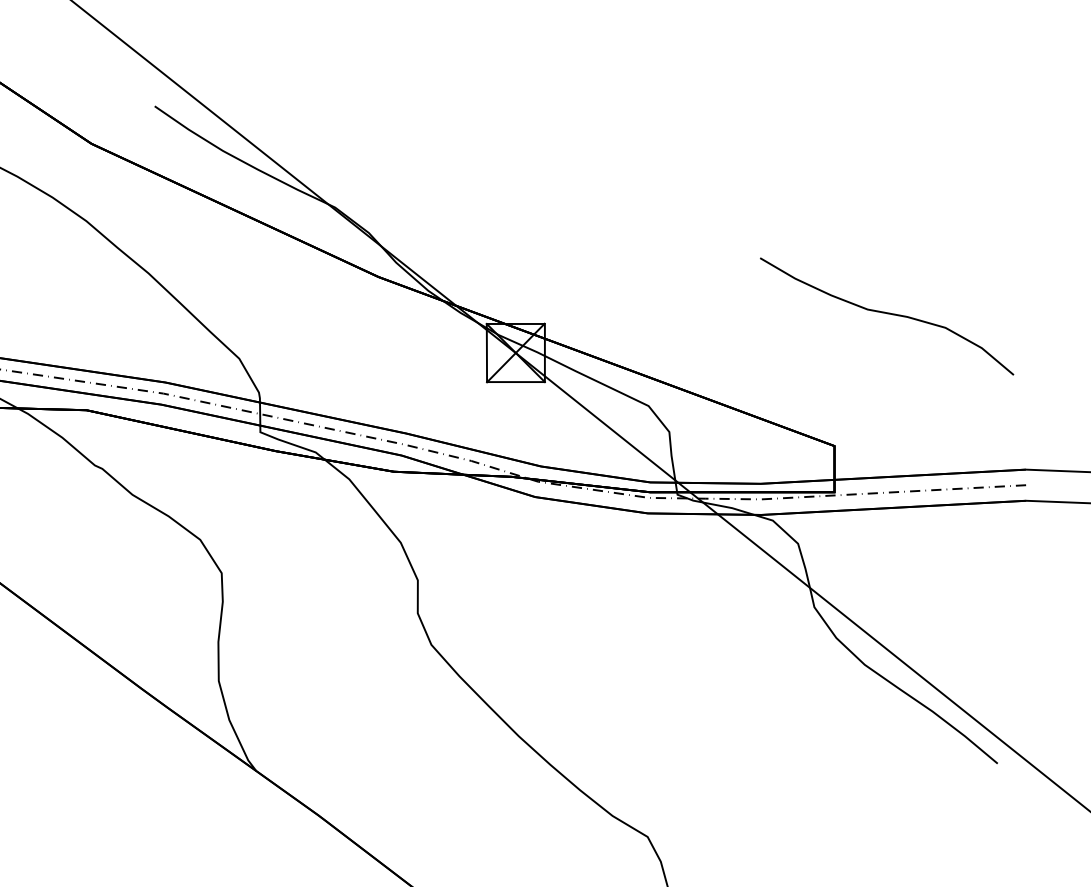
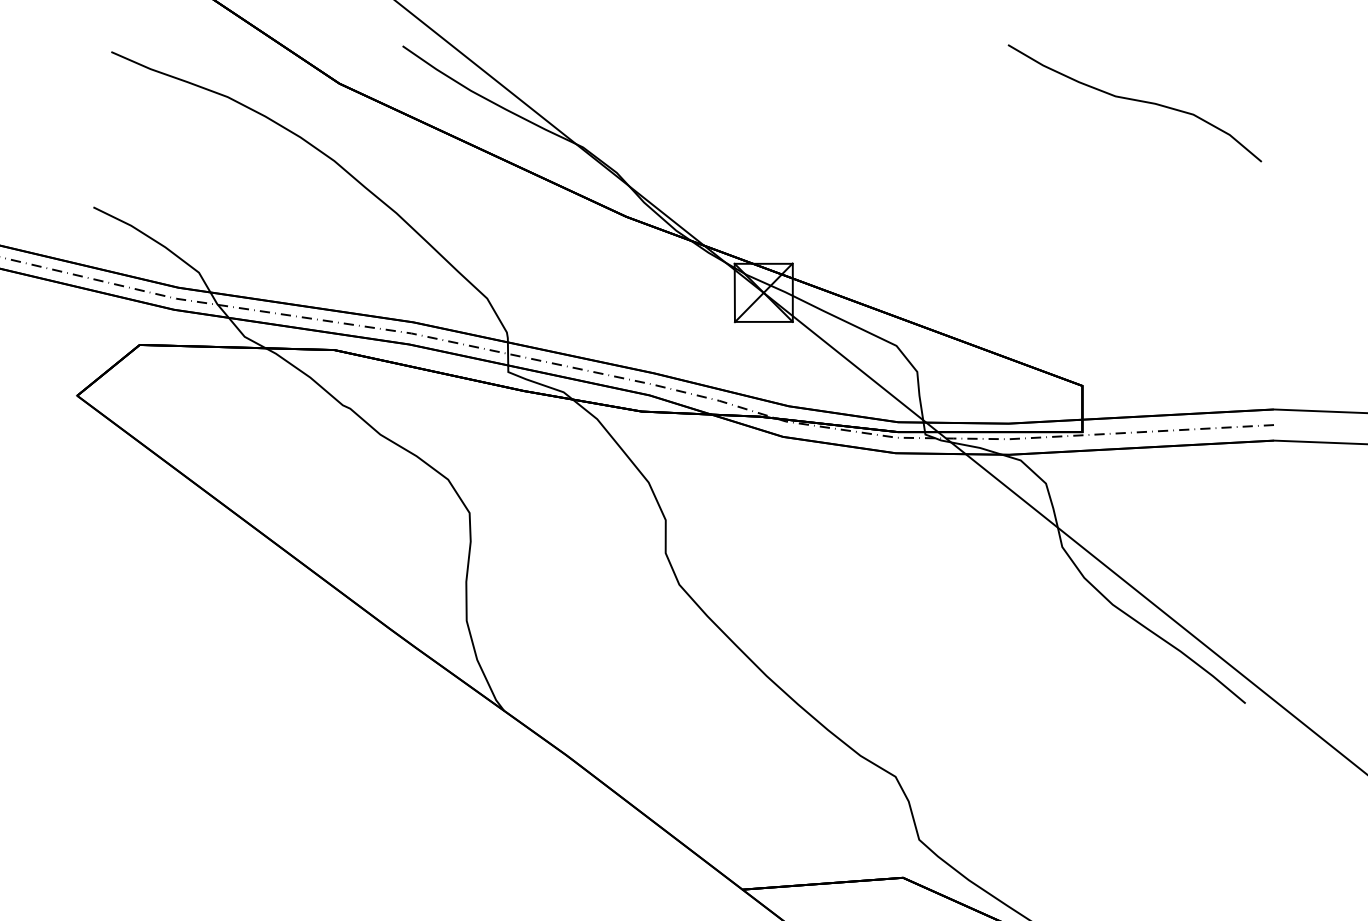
curve: (888, 314) -> (1136, 101), moved

